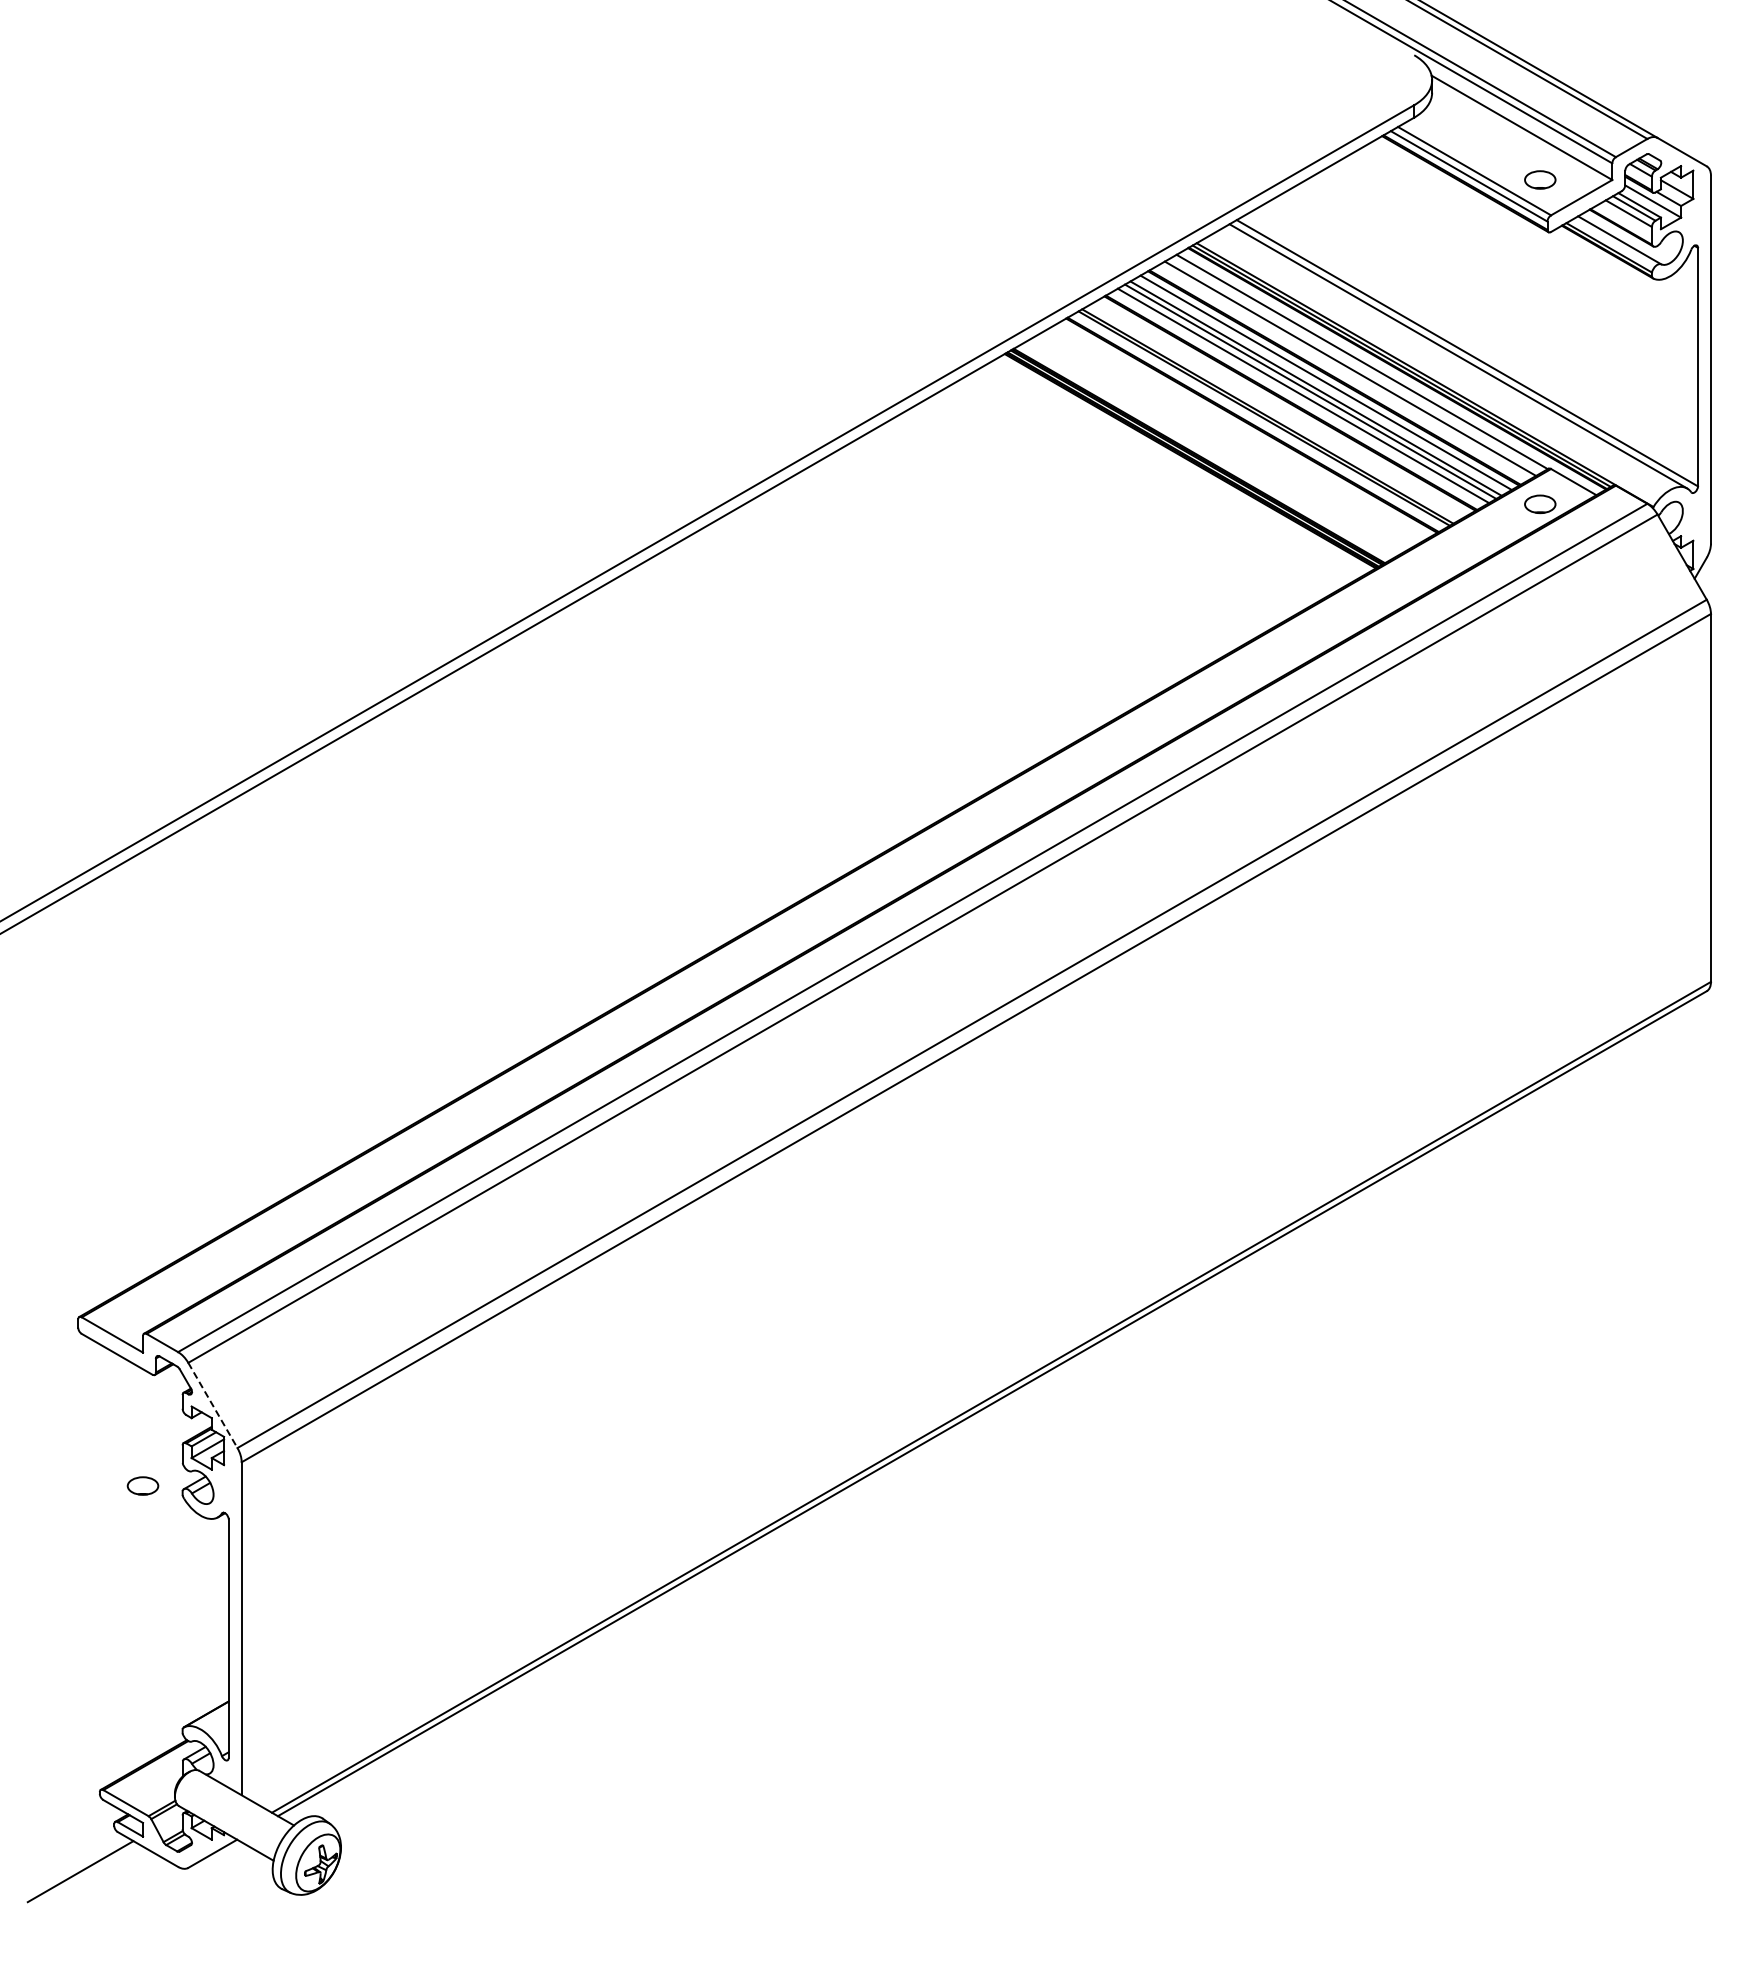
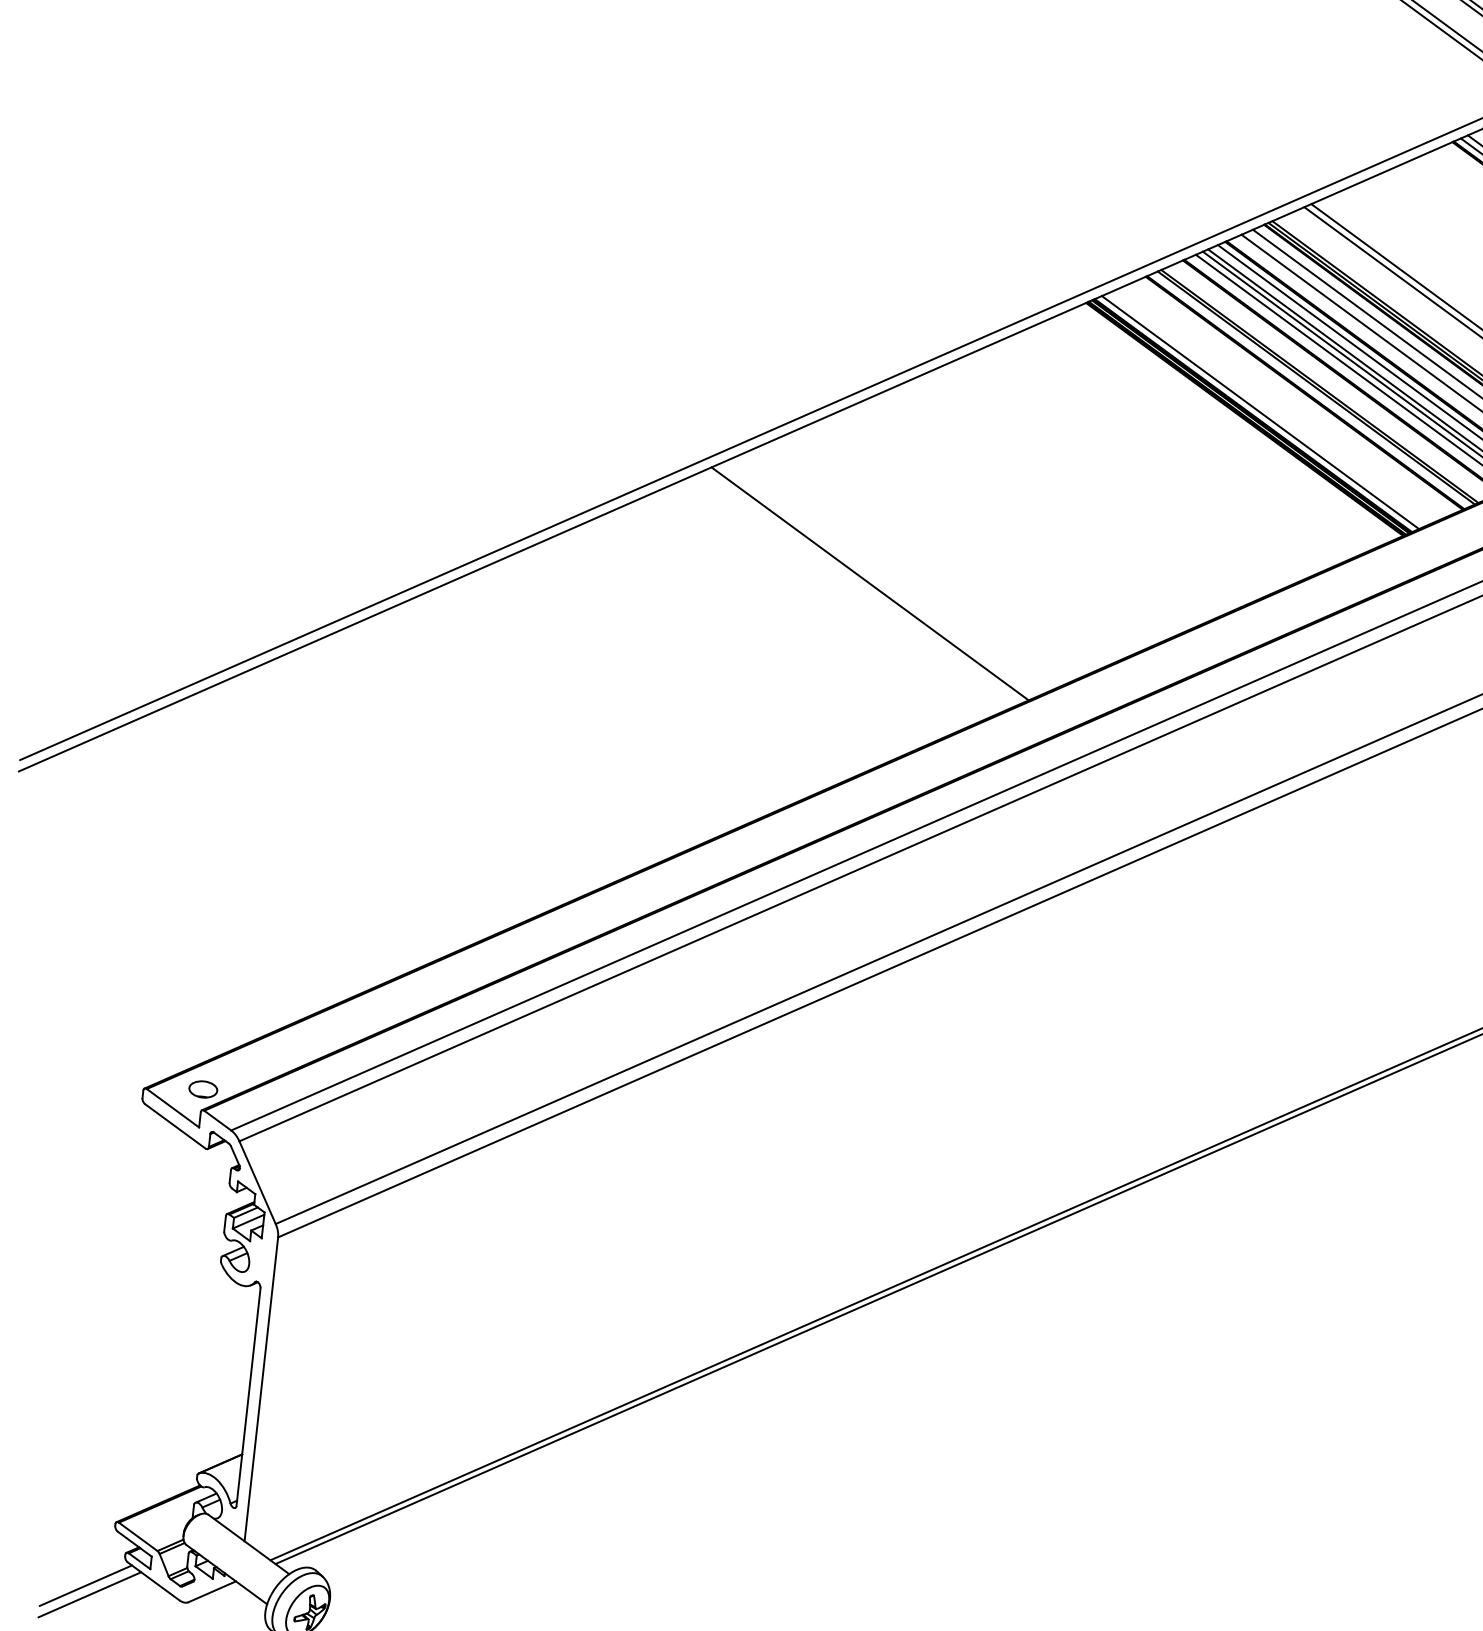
line: (1206, 451) -> (1260, 412), added
line: (804, 683) -> (870, 583), added
line: (213, 1405) -> (258, 1182), dashed -> solid
part: (142, 1485) -> (202, 1088), moved
line: (74, 1861) -> (85, 1584), added

